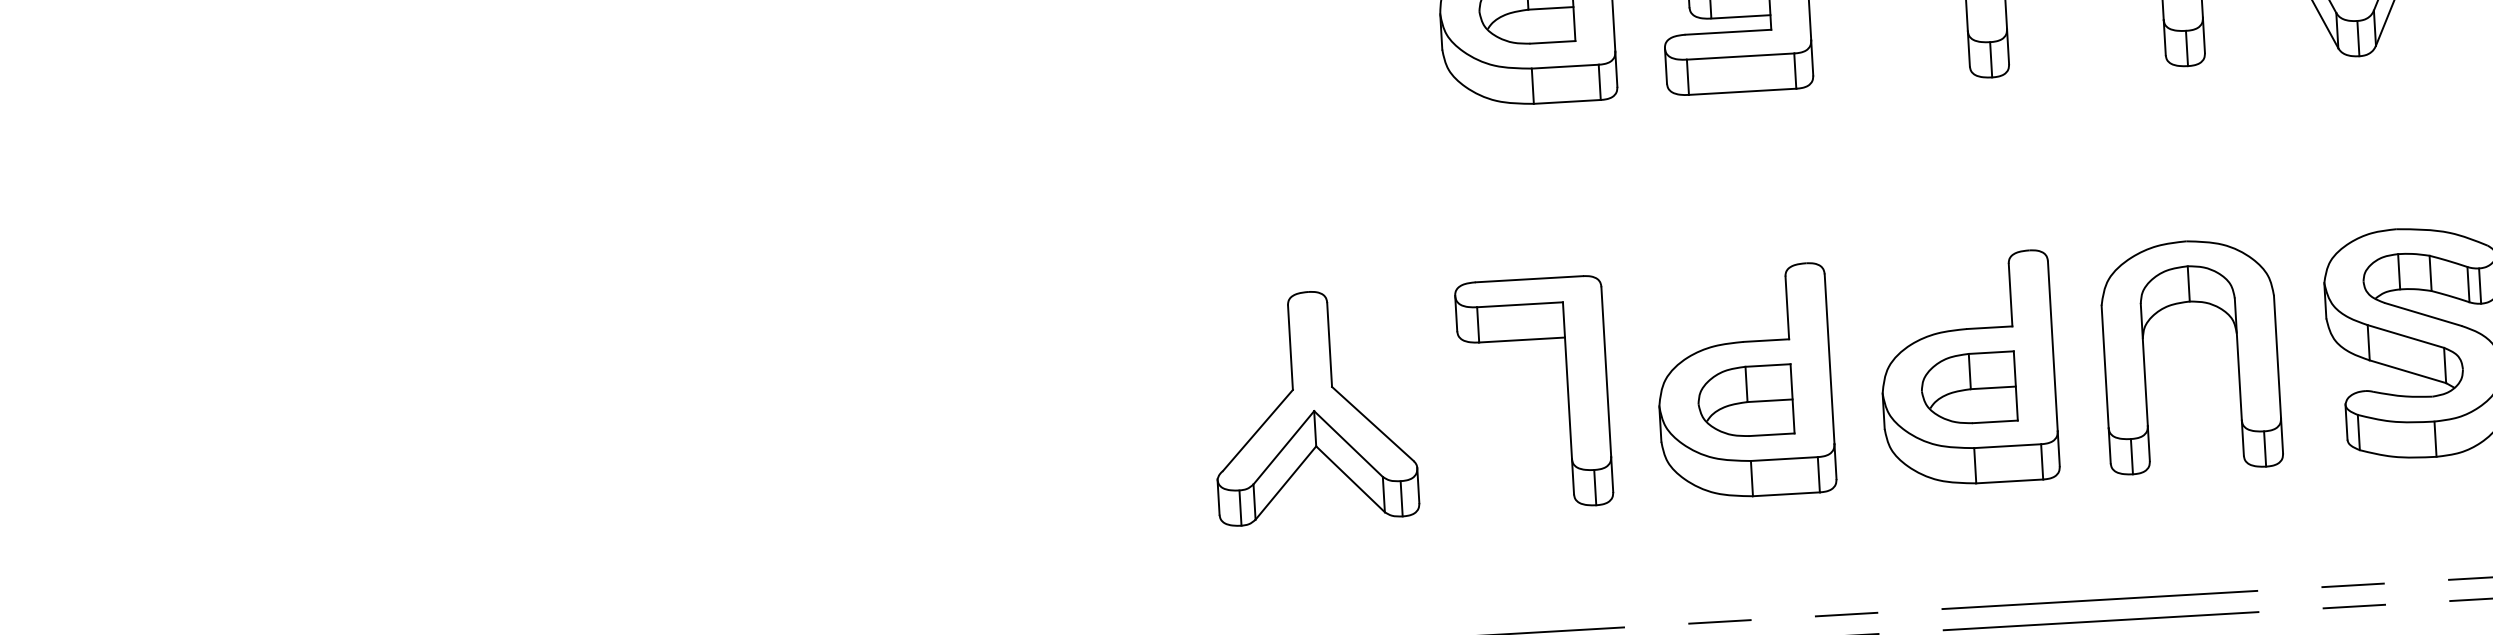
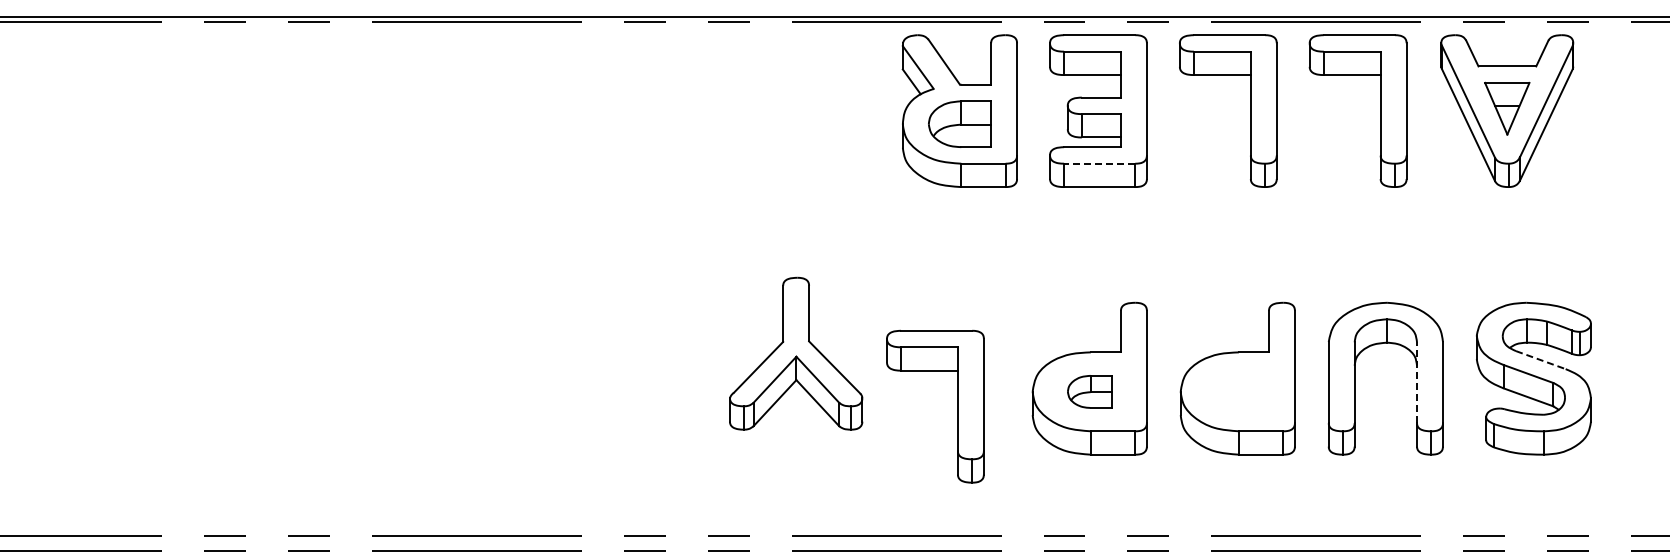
line: (1740, 56) -> (1099, 163), solid -> dashed
line: (2424, 314) -> (1541, 360), solid -> dashed
line: (2239, 358) -> (1417, 382), solid -> dashed
part: (1968, 388) -> (1237, 391), removed
part: (1567, 391) -> (957, 406), moved
part: (1745, 401) -> (1089, 391), size x0.7
part: (1314, 406) -> (796, 353), moved

